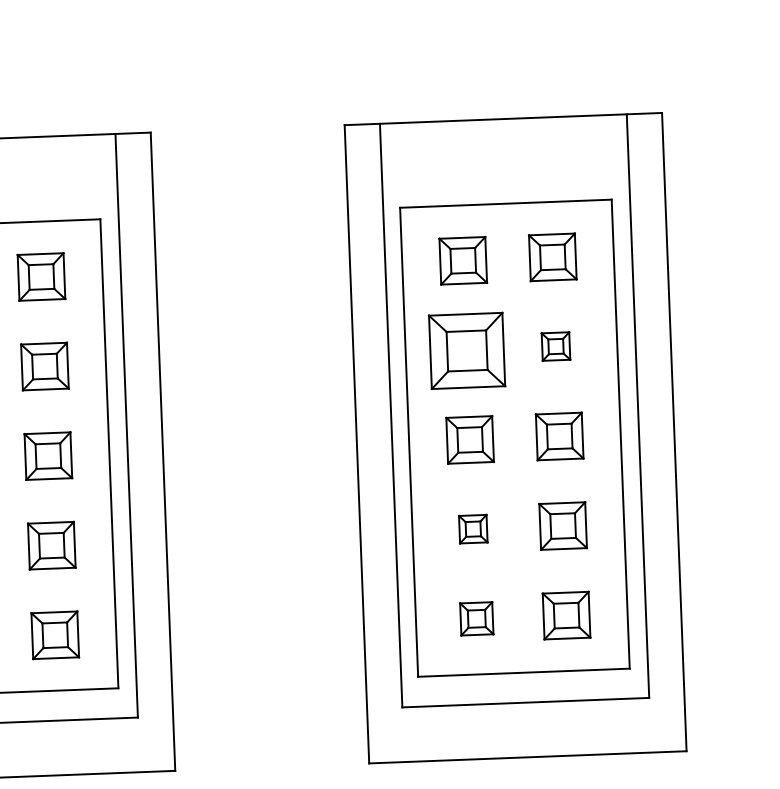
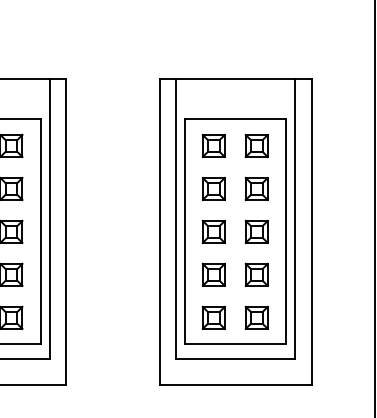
part: (555, 345) -> (256, 188), size x1.67
part: (466, 349) -> (213, 188), size x0.62
part: (472, 528) -> (213, 274), size x1.67
part: (476, 618) -> (213, 317), size x1.43

